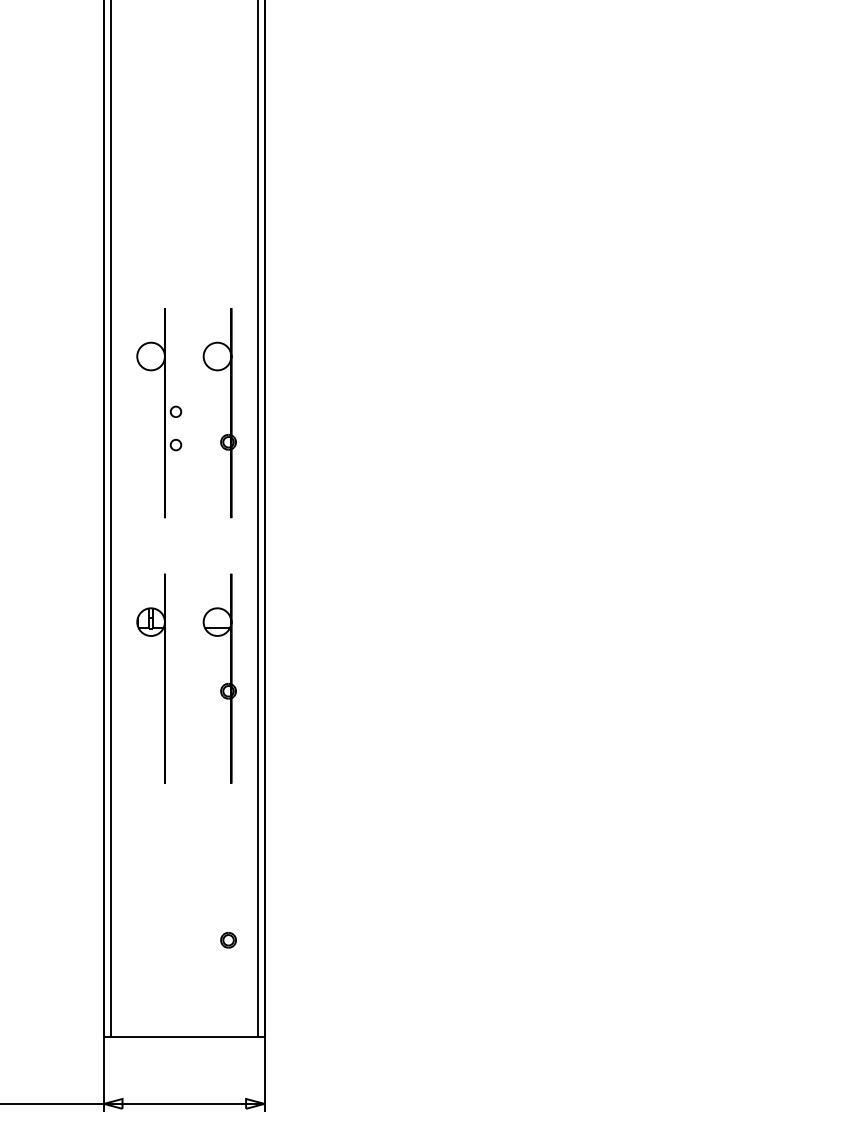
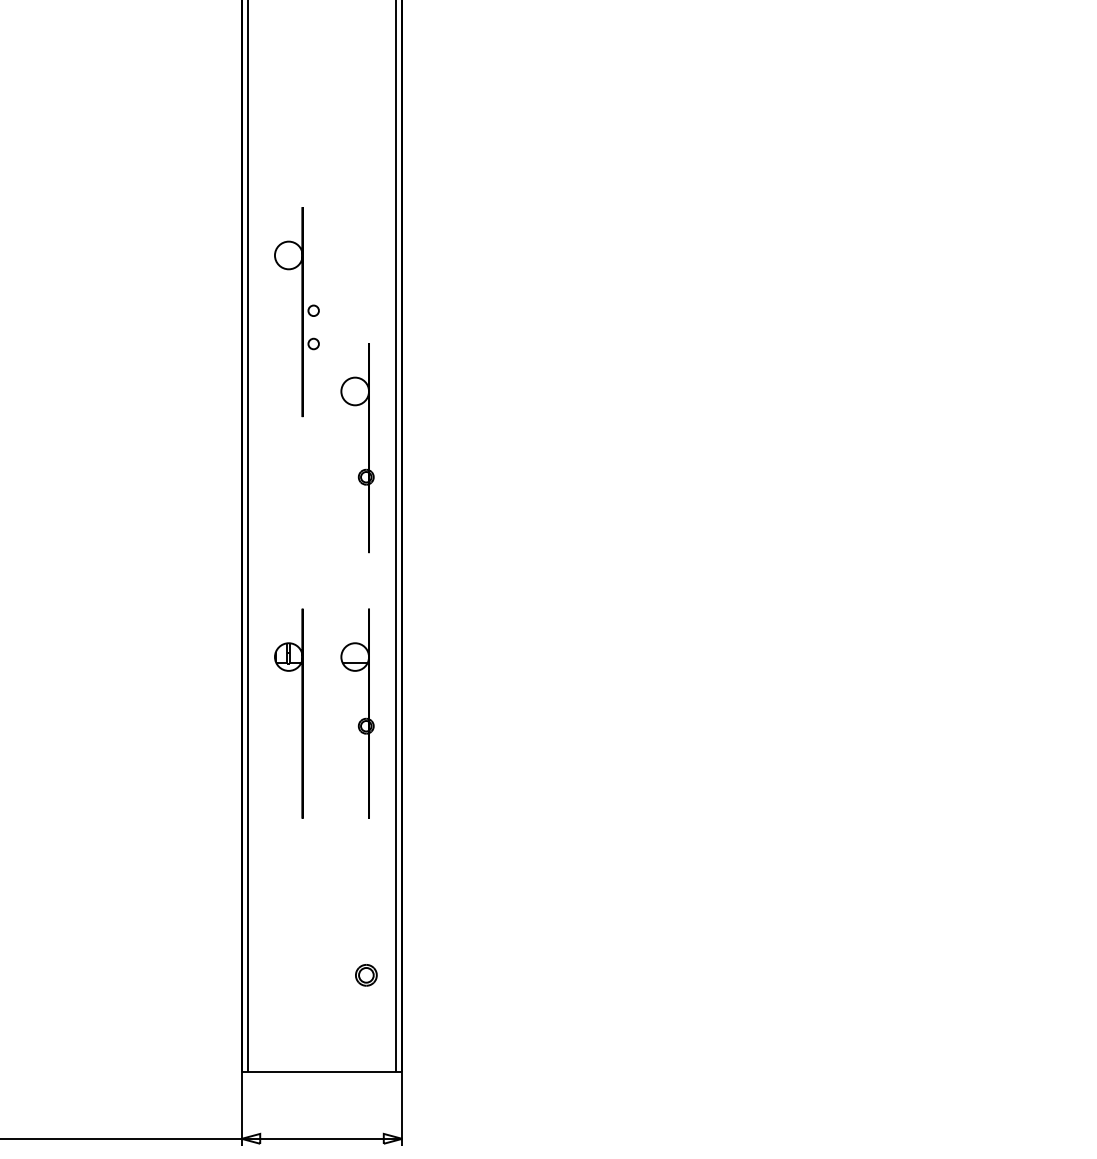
part: (158, 413) -> (296, 312), moved
part: (227, 939) -> (365, 974), size x1.4

